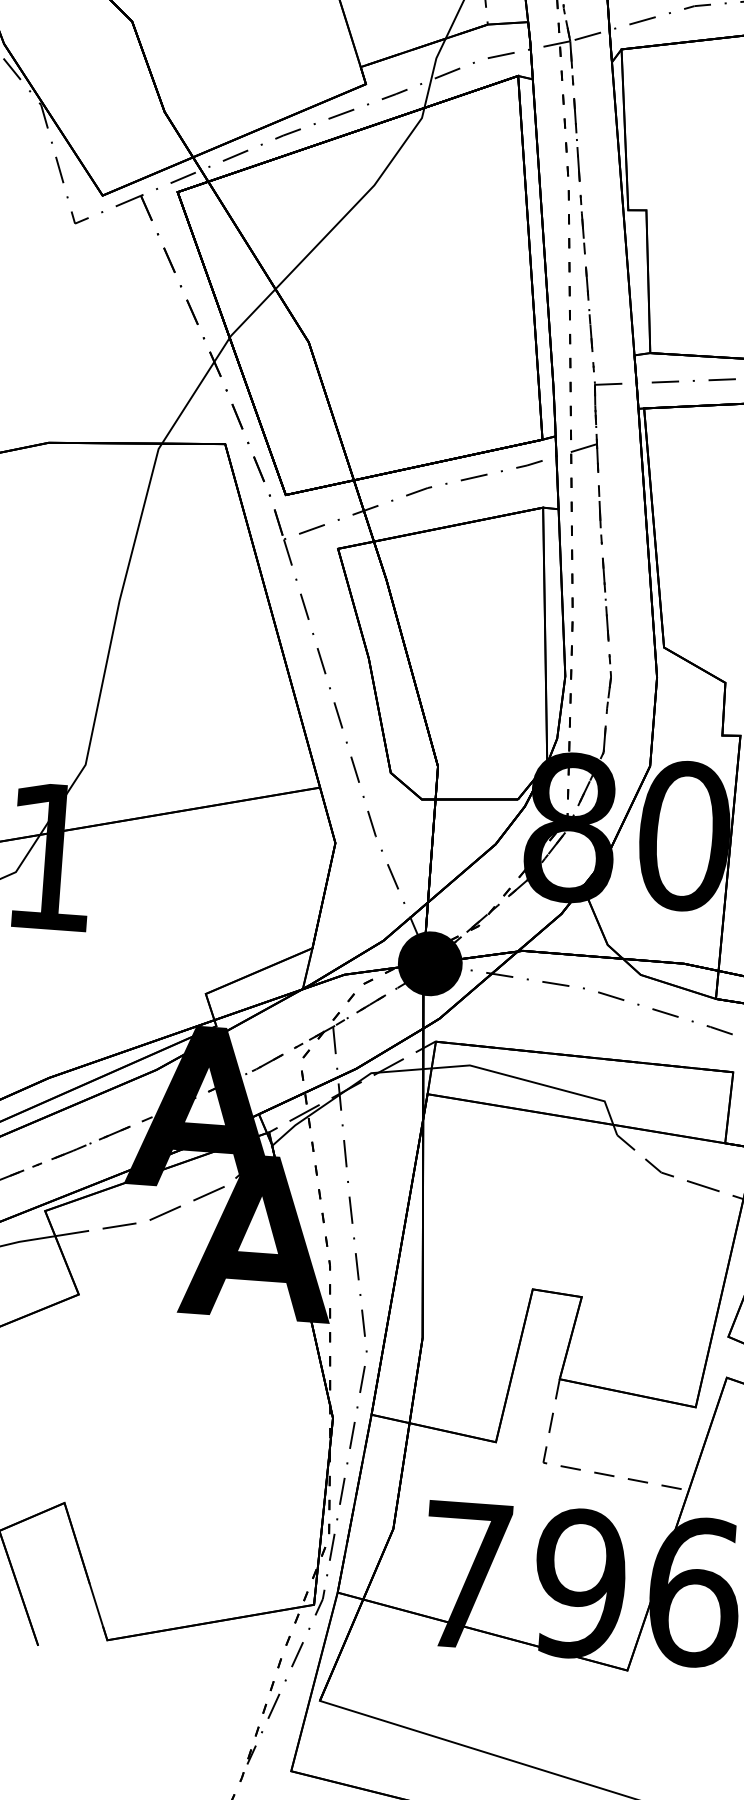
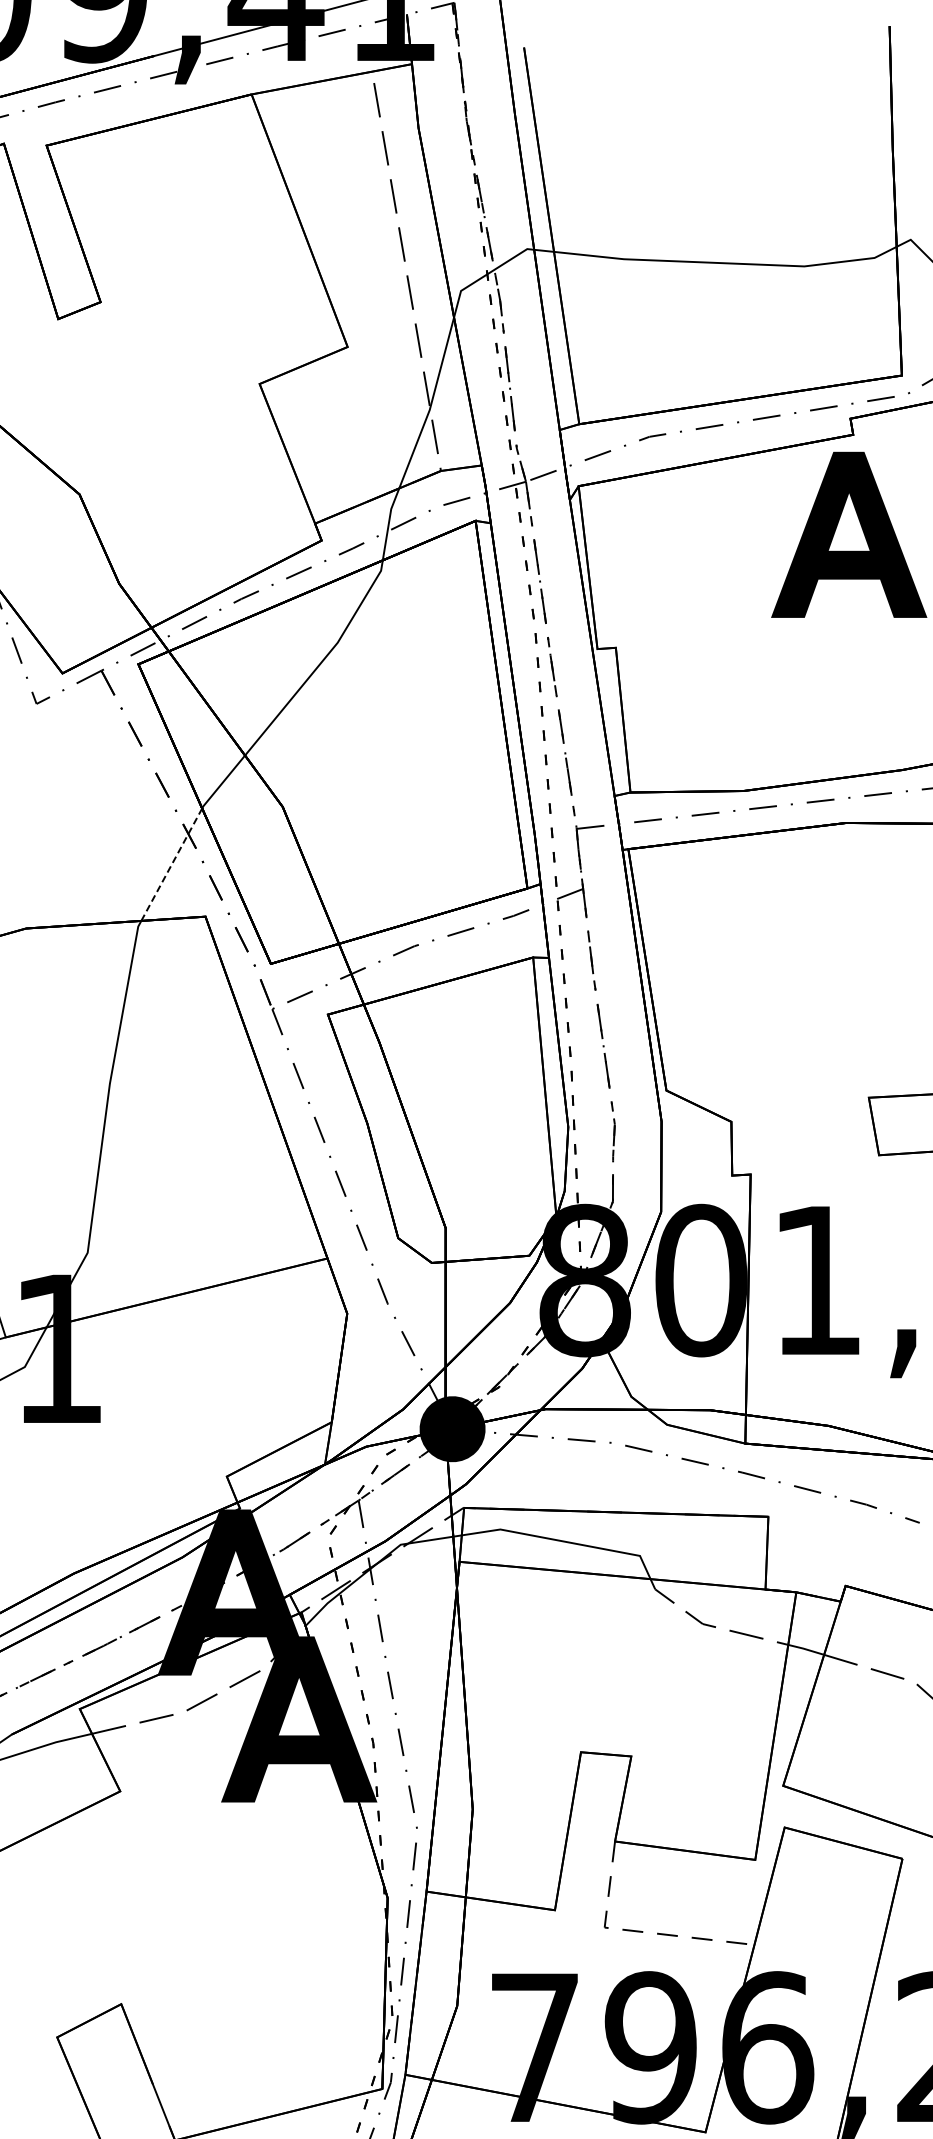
line: (195, 390) -> (171, 864), solid -> dashed

